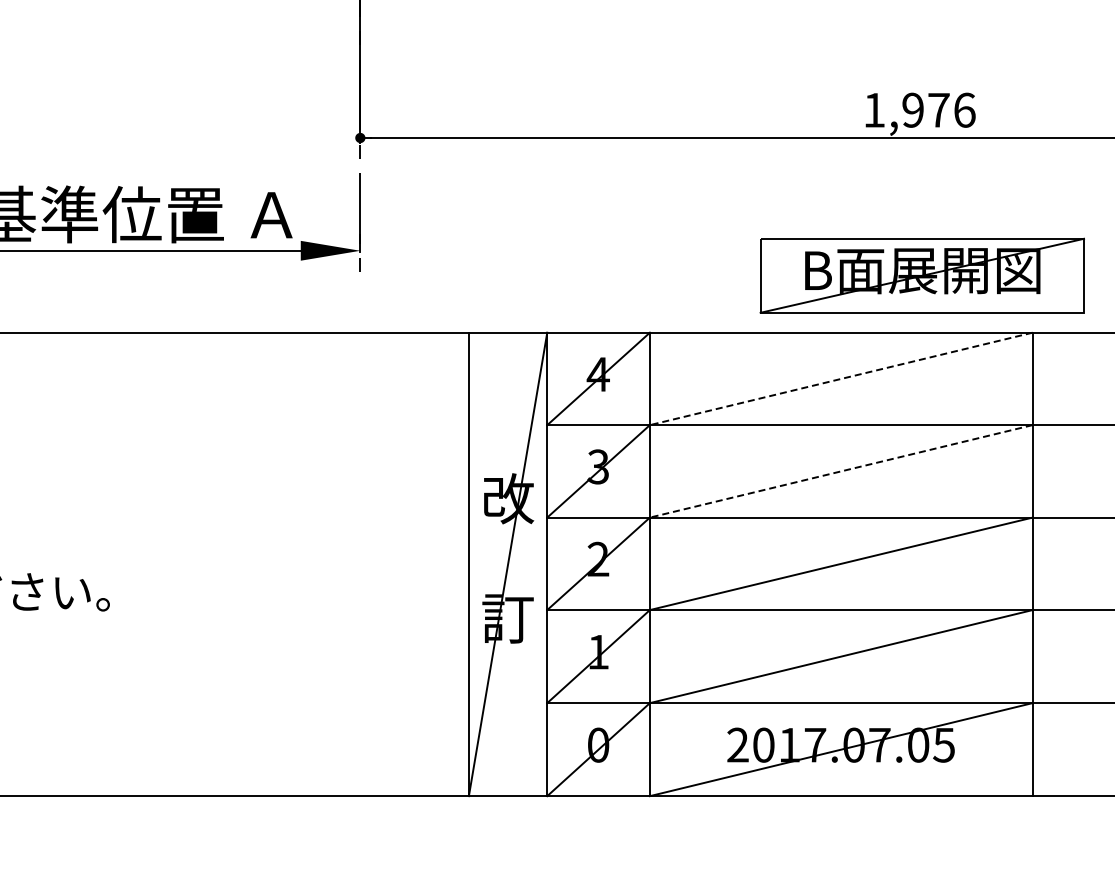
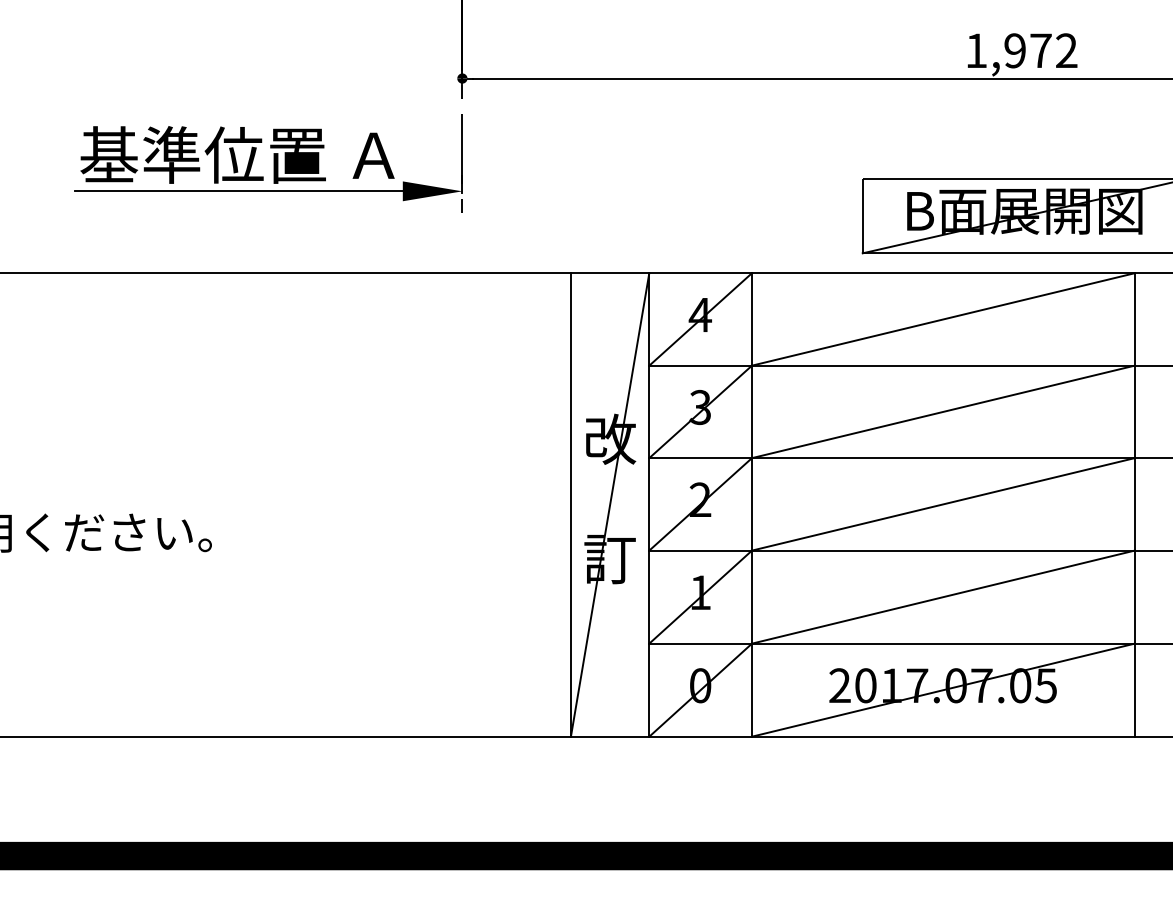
text: (964, 109) -> (1066, 50), 1,976 -> 1,972
line: (841, 378) -> (943, 319), dashed -> solid
line: (841, 470) -> (943, 411), dashed -> solid

